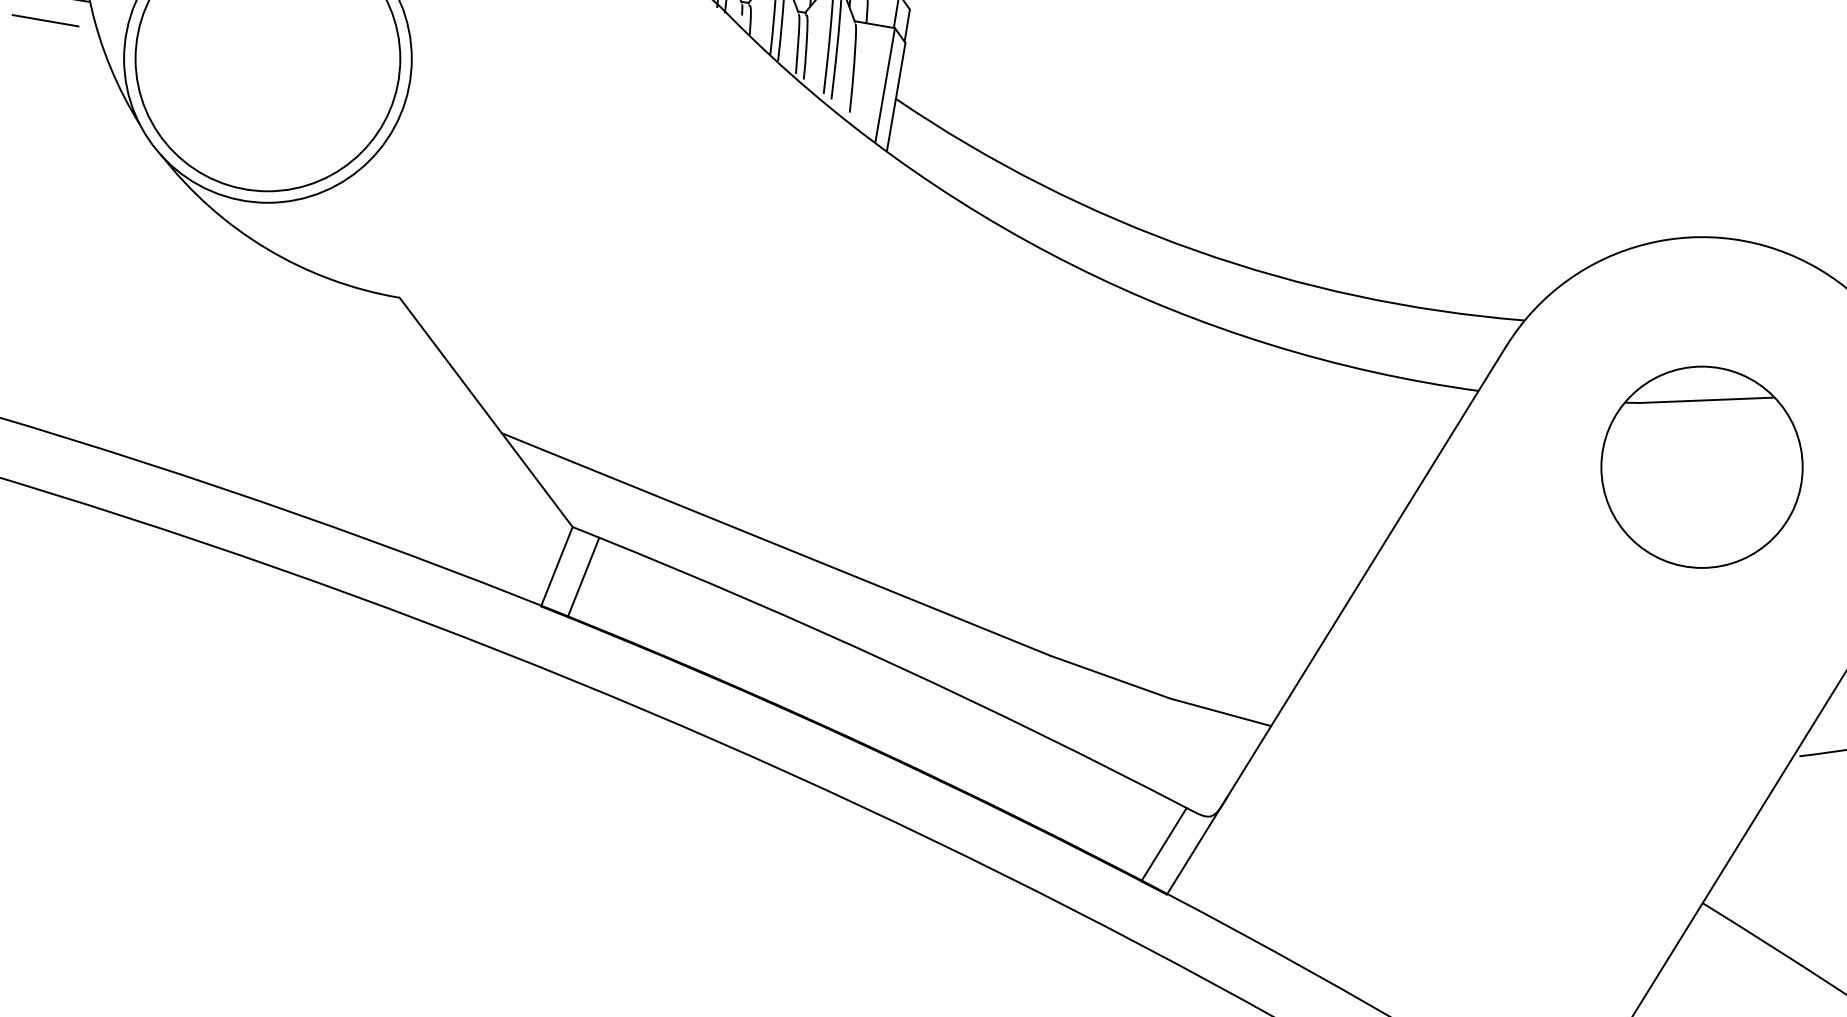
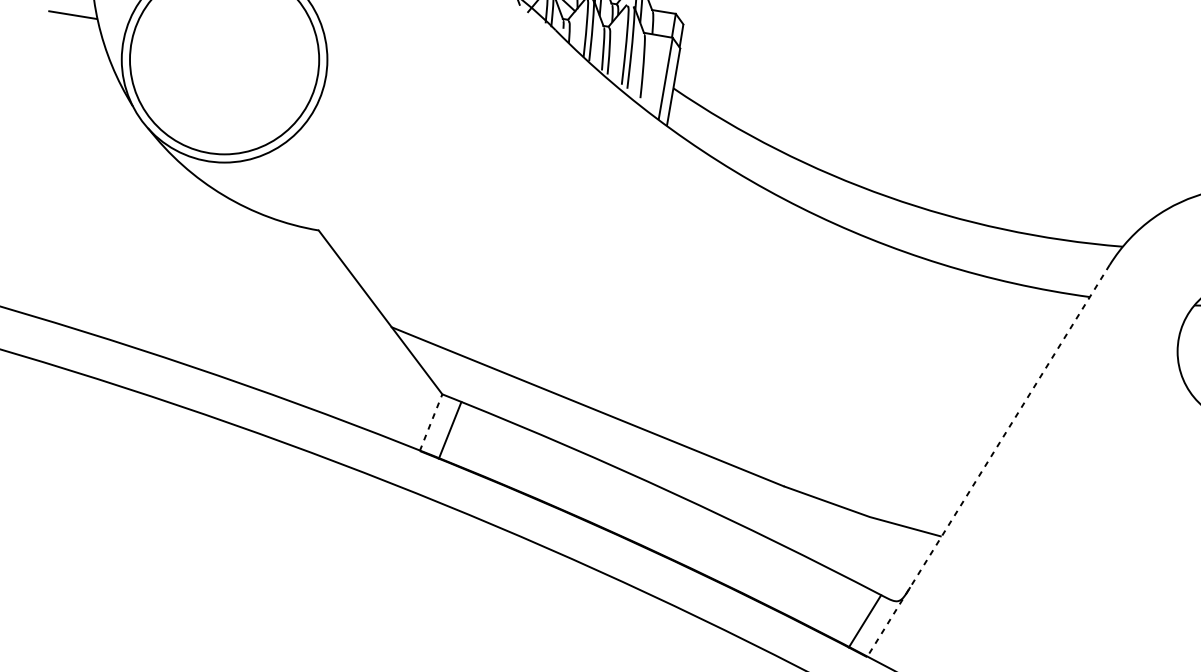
line: (45, 20) -> (65, 32), removed
line: (556, 566) -> (430, 422), solid -> dashed
line: (1336, 620) -> (988, 461), solid -> dashed

